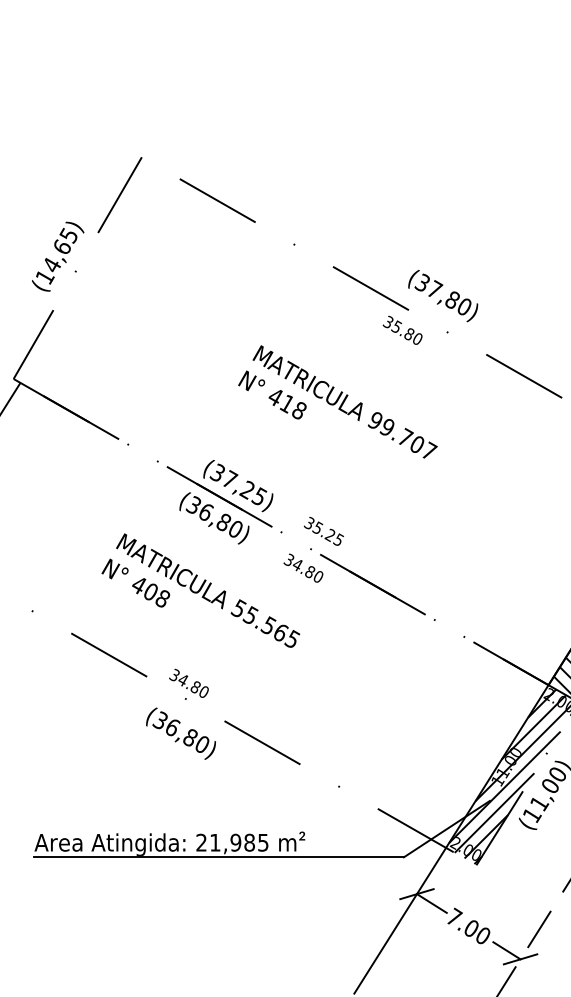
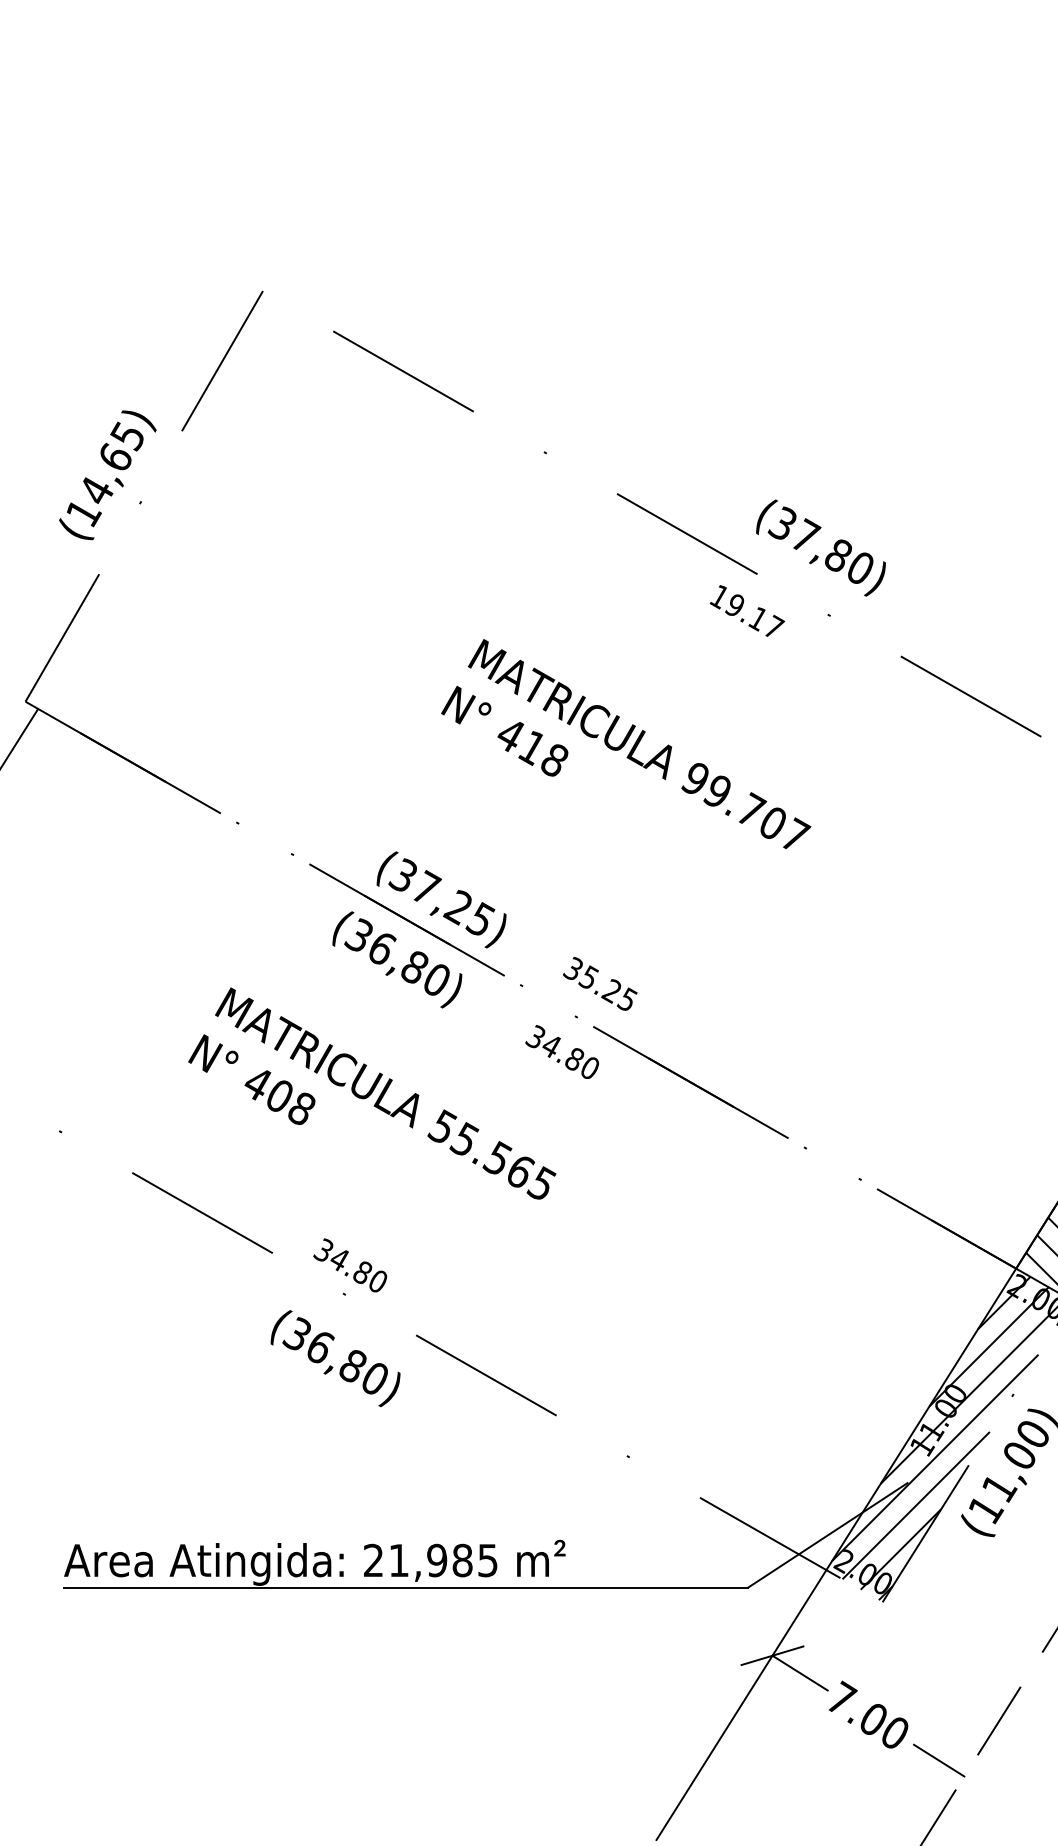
text: (402, 329) -> (745, 610), 35.80 -> 19.17
line: (520, 959) -> (964, 1776), removed

